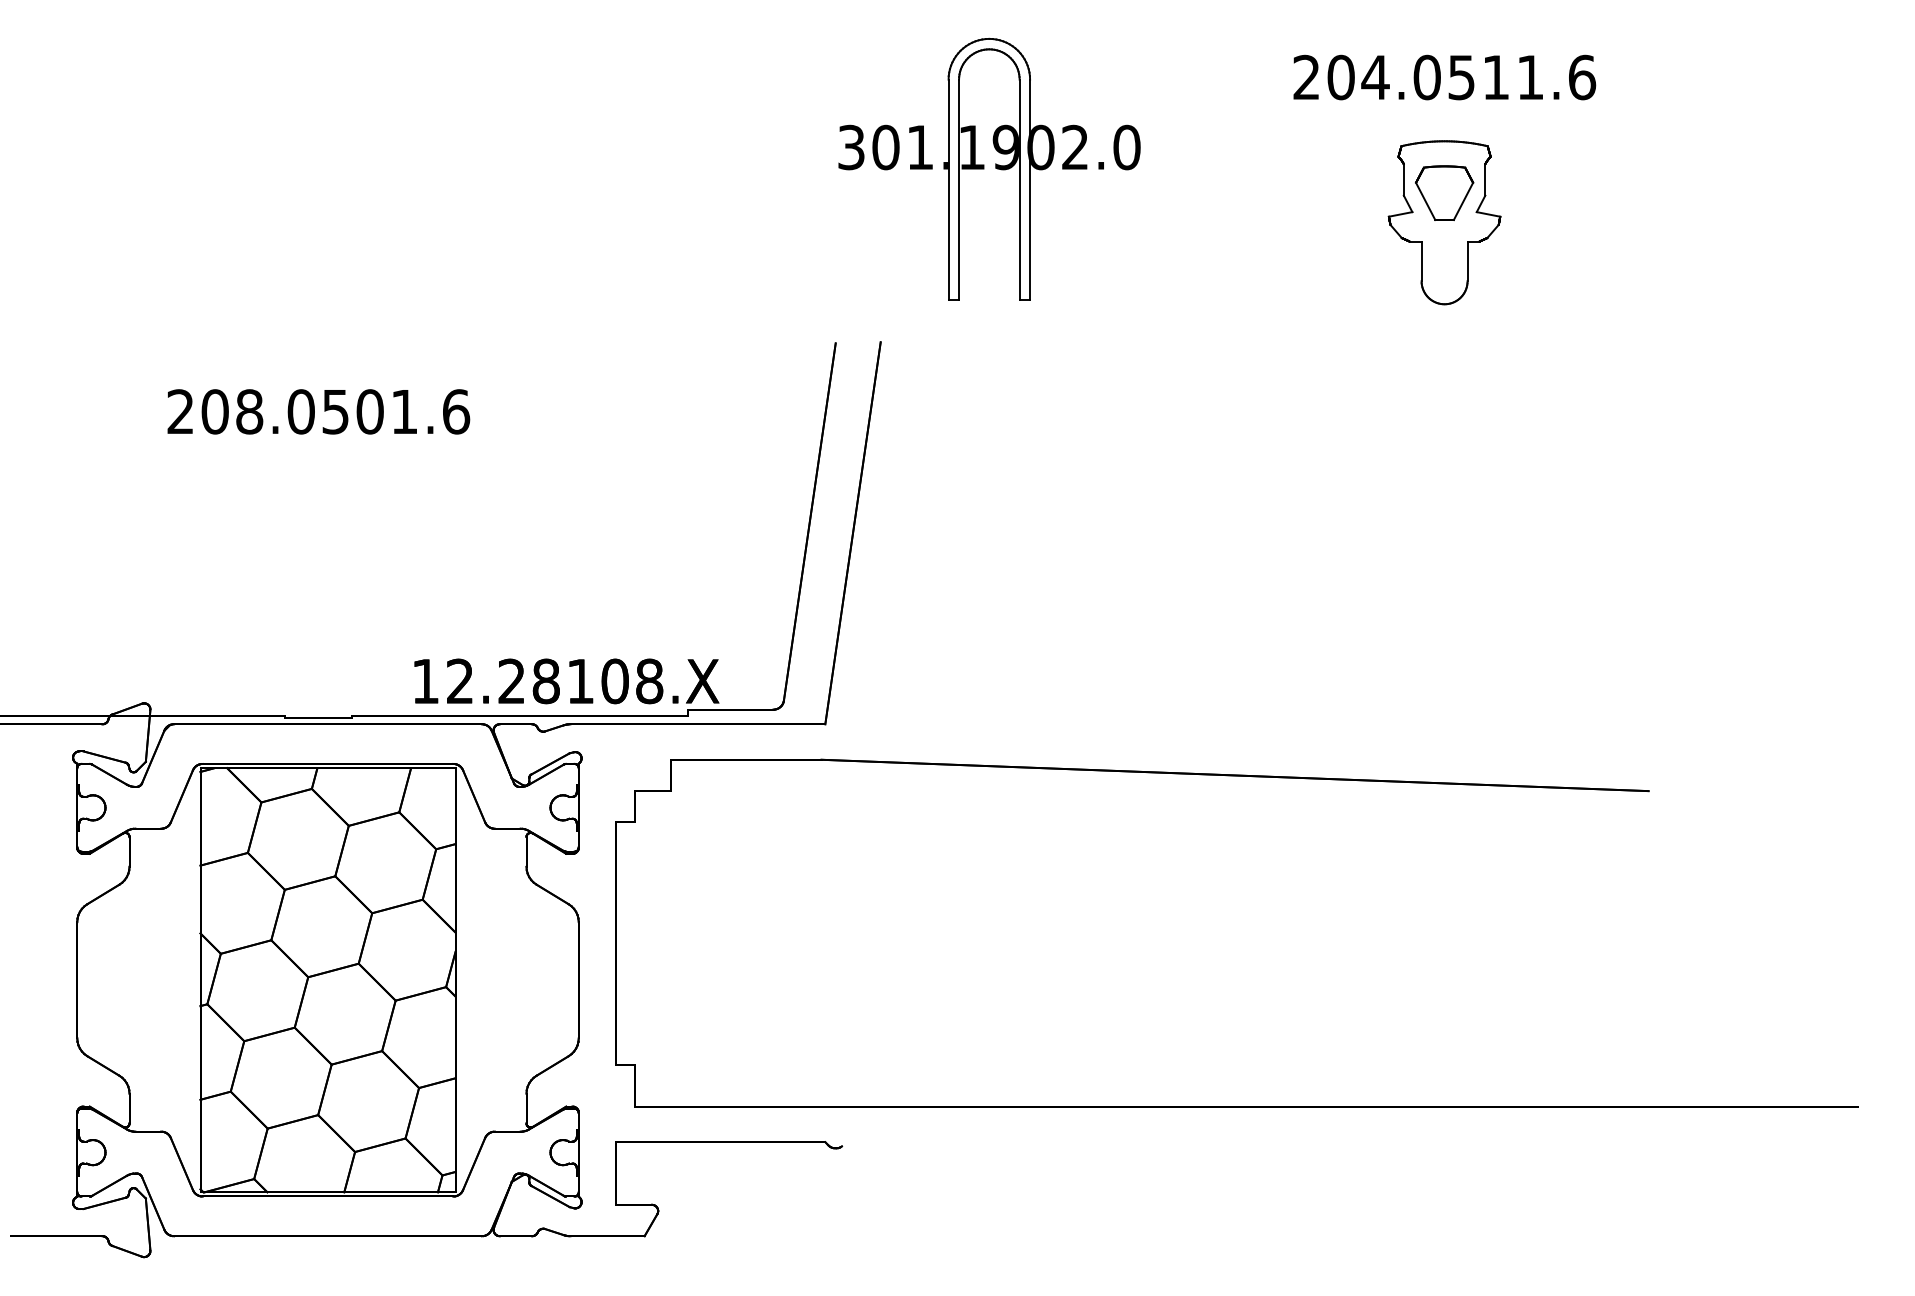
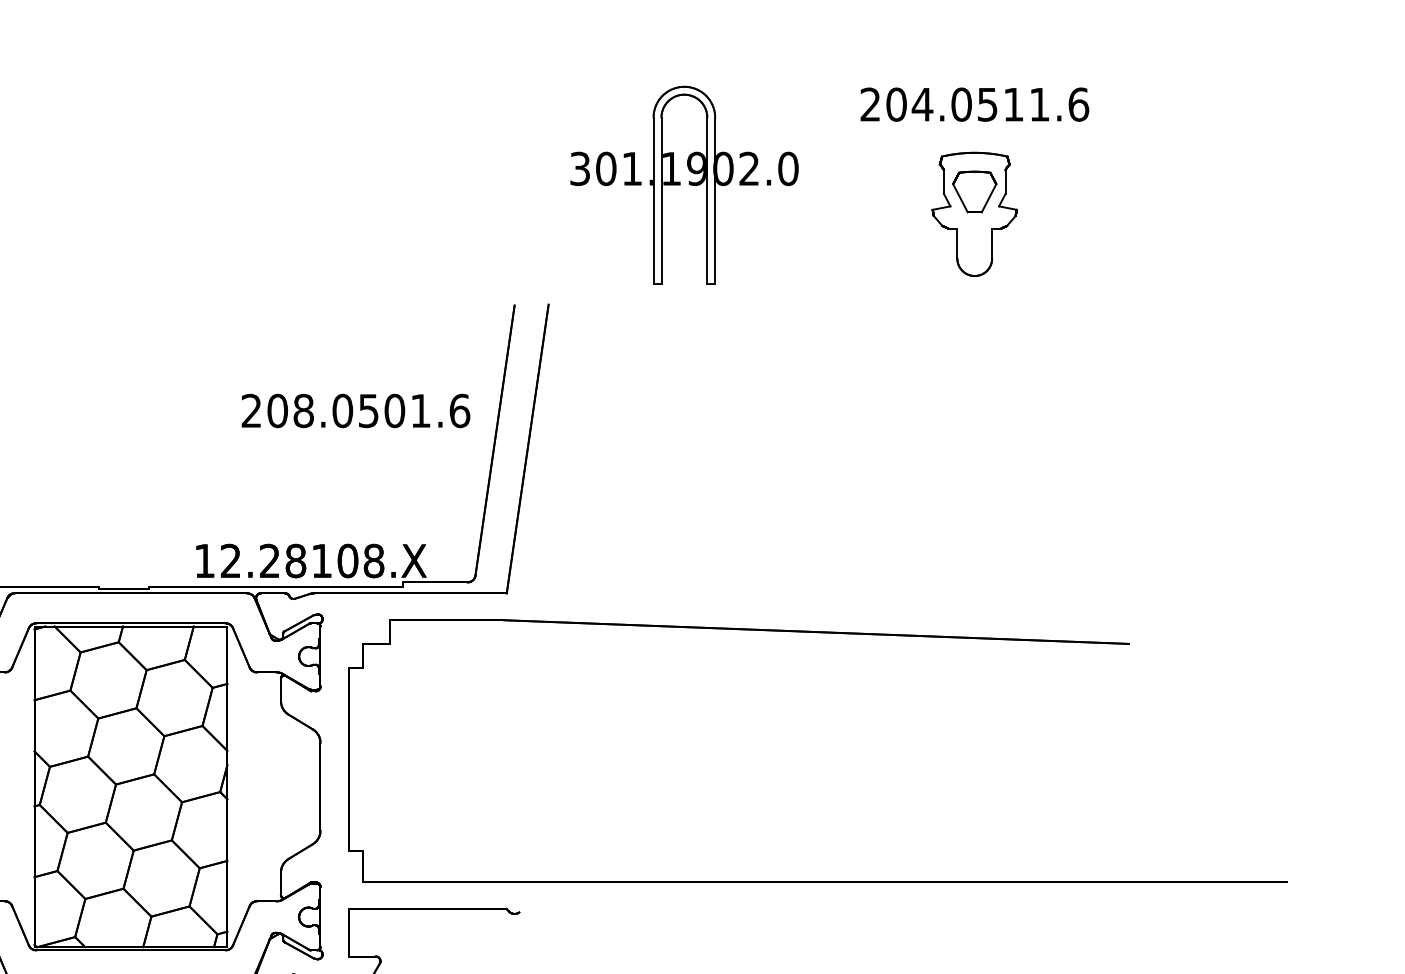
part: (989, 168) -> (684, 184), moved
text: (318, 411) -> (355, 410), moved

